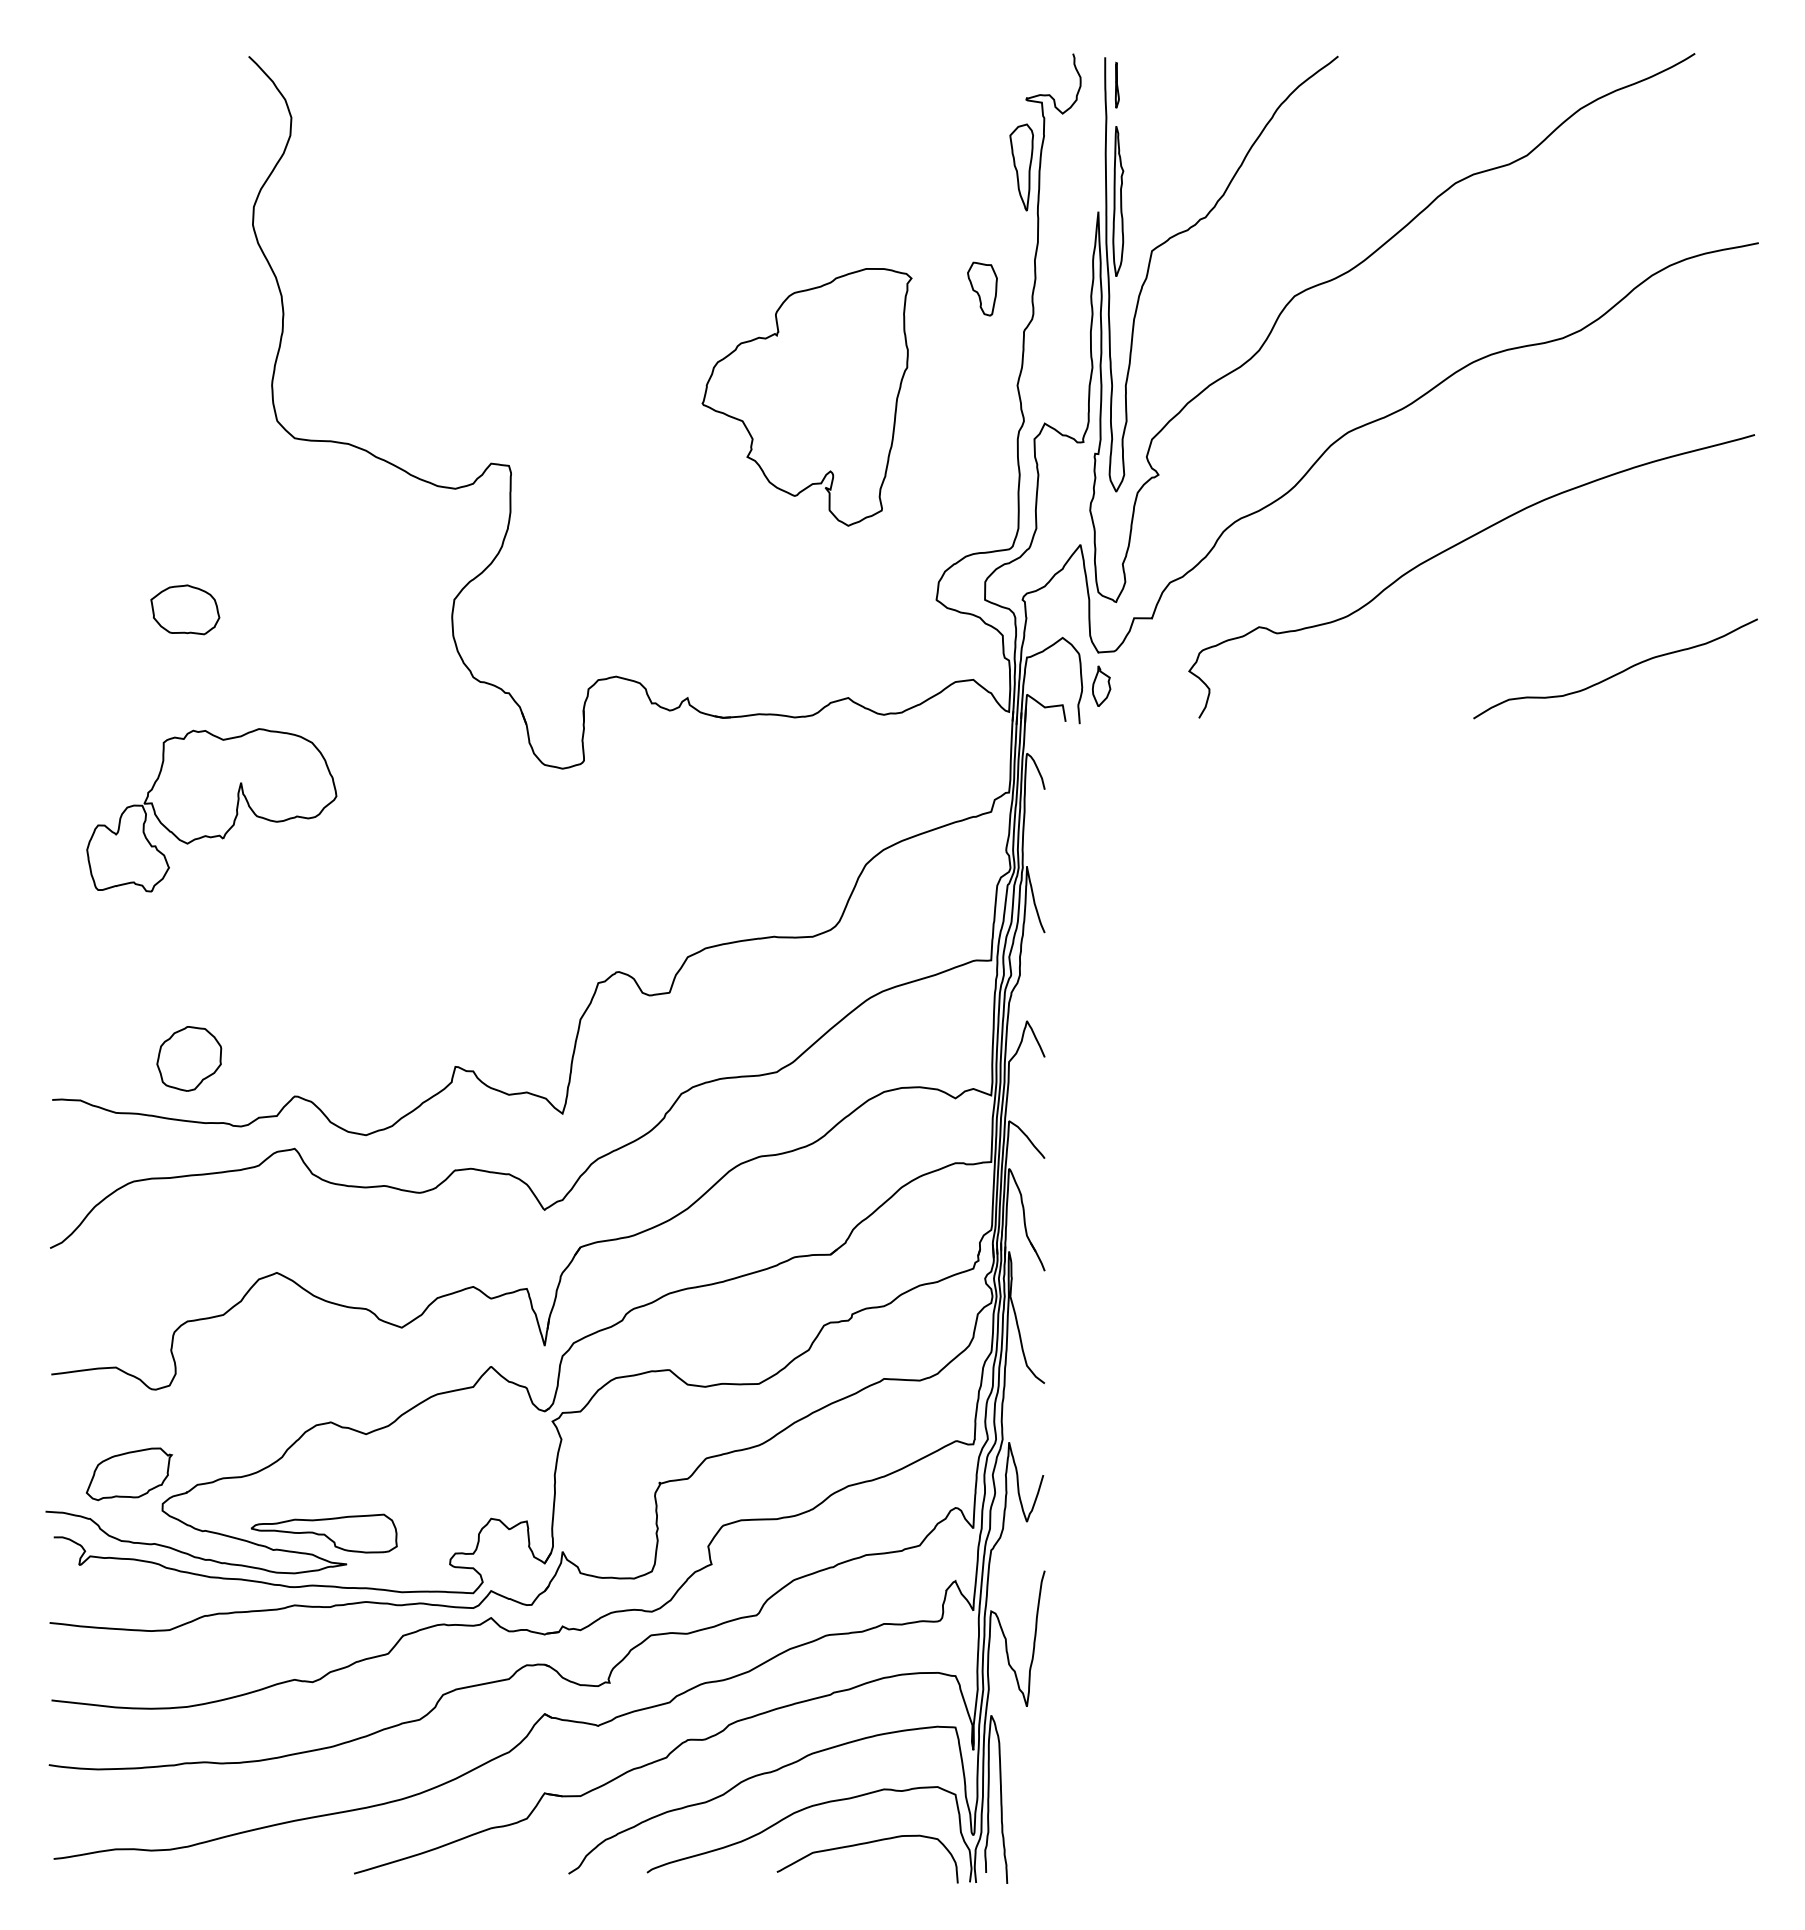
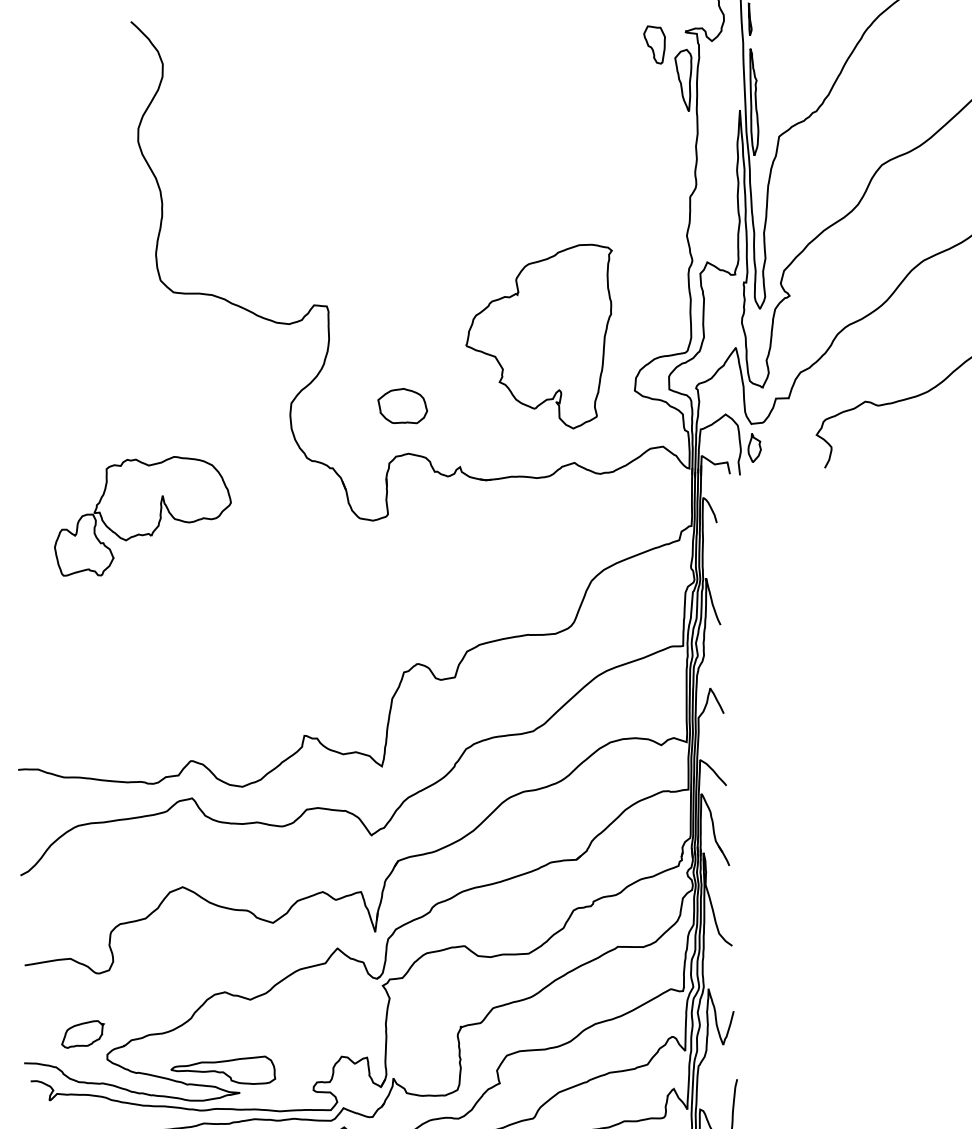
part: (982, 288) -> (654, 44), moved
part: (806, 397) -> (540, 338), moved
part: (185, 609) -> (402, 406), moved
part: (211, 810) -> (142, 516), moved
part: (189, 1058) -> (114, 736), removed
part: (129, 1474) -> (82, 1034), size x0.7

